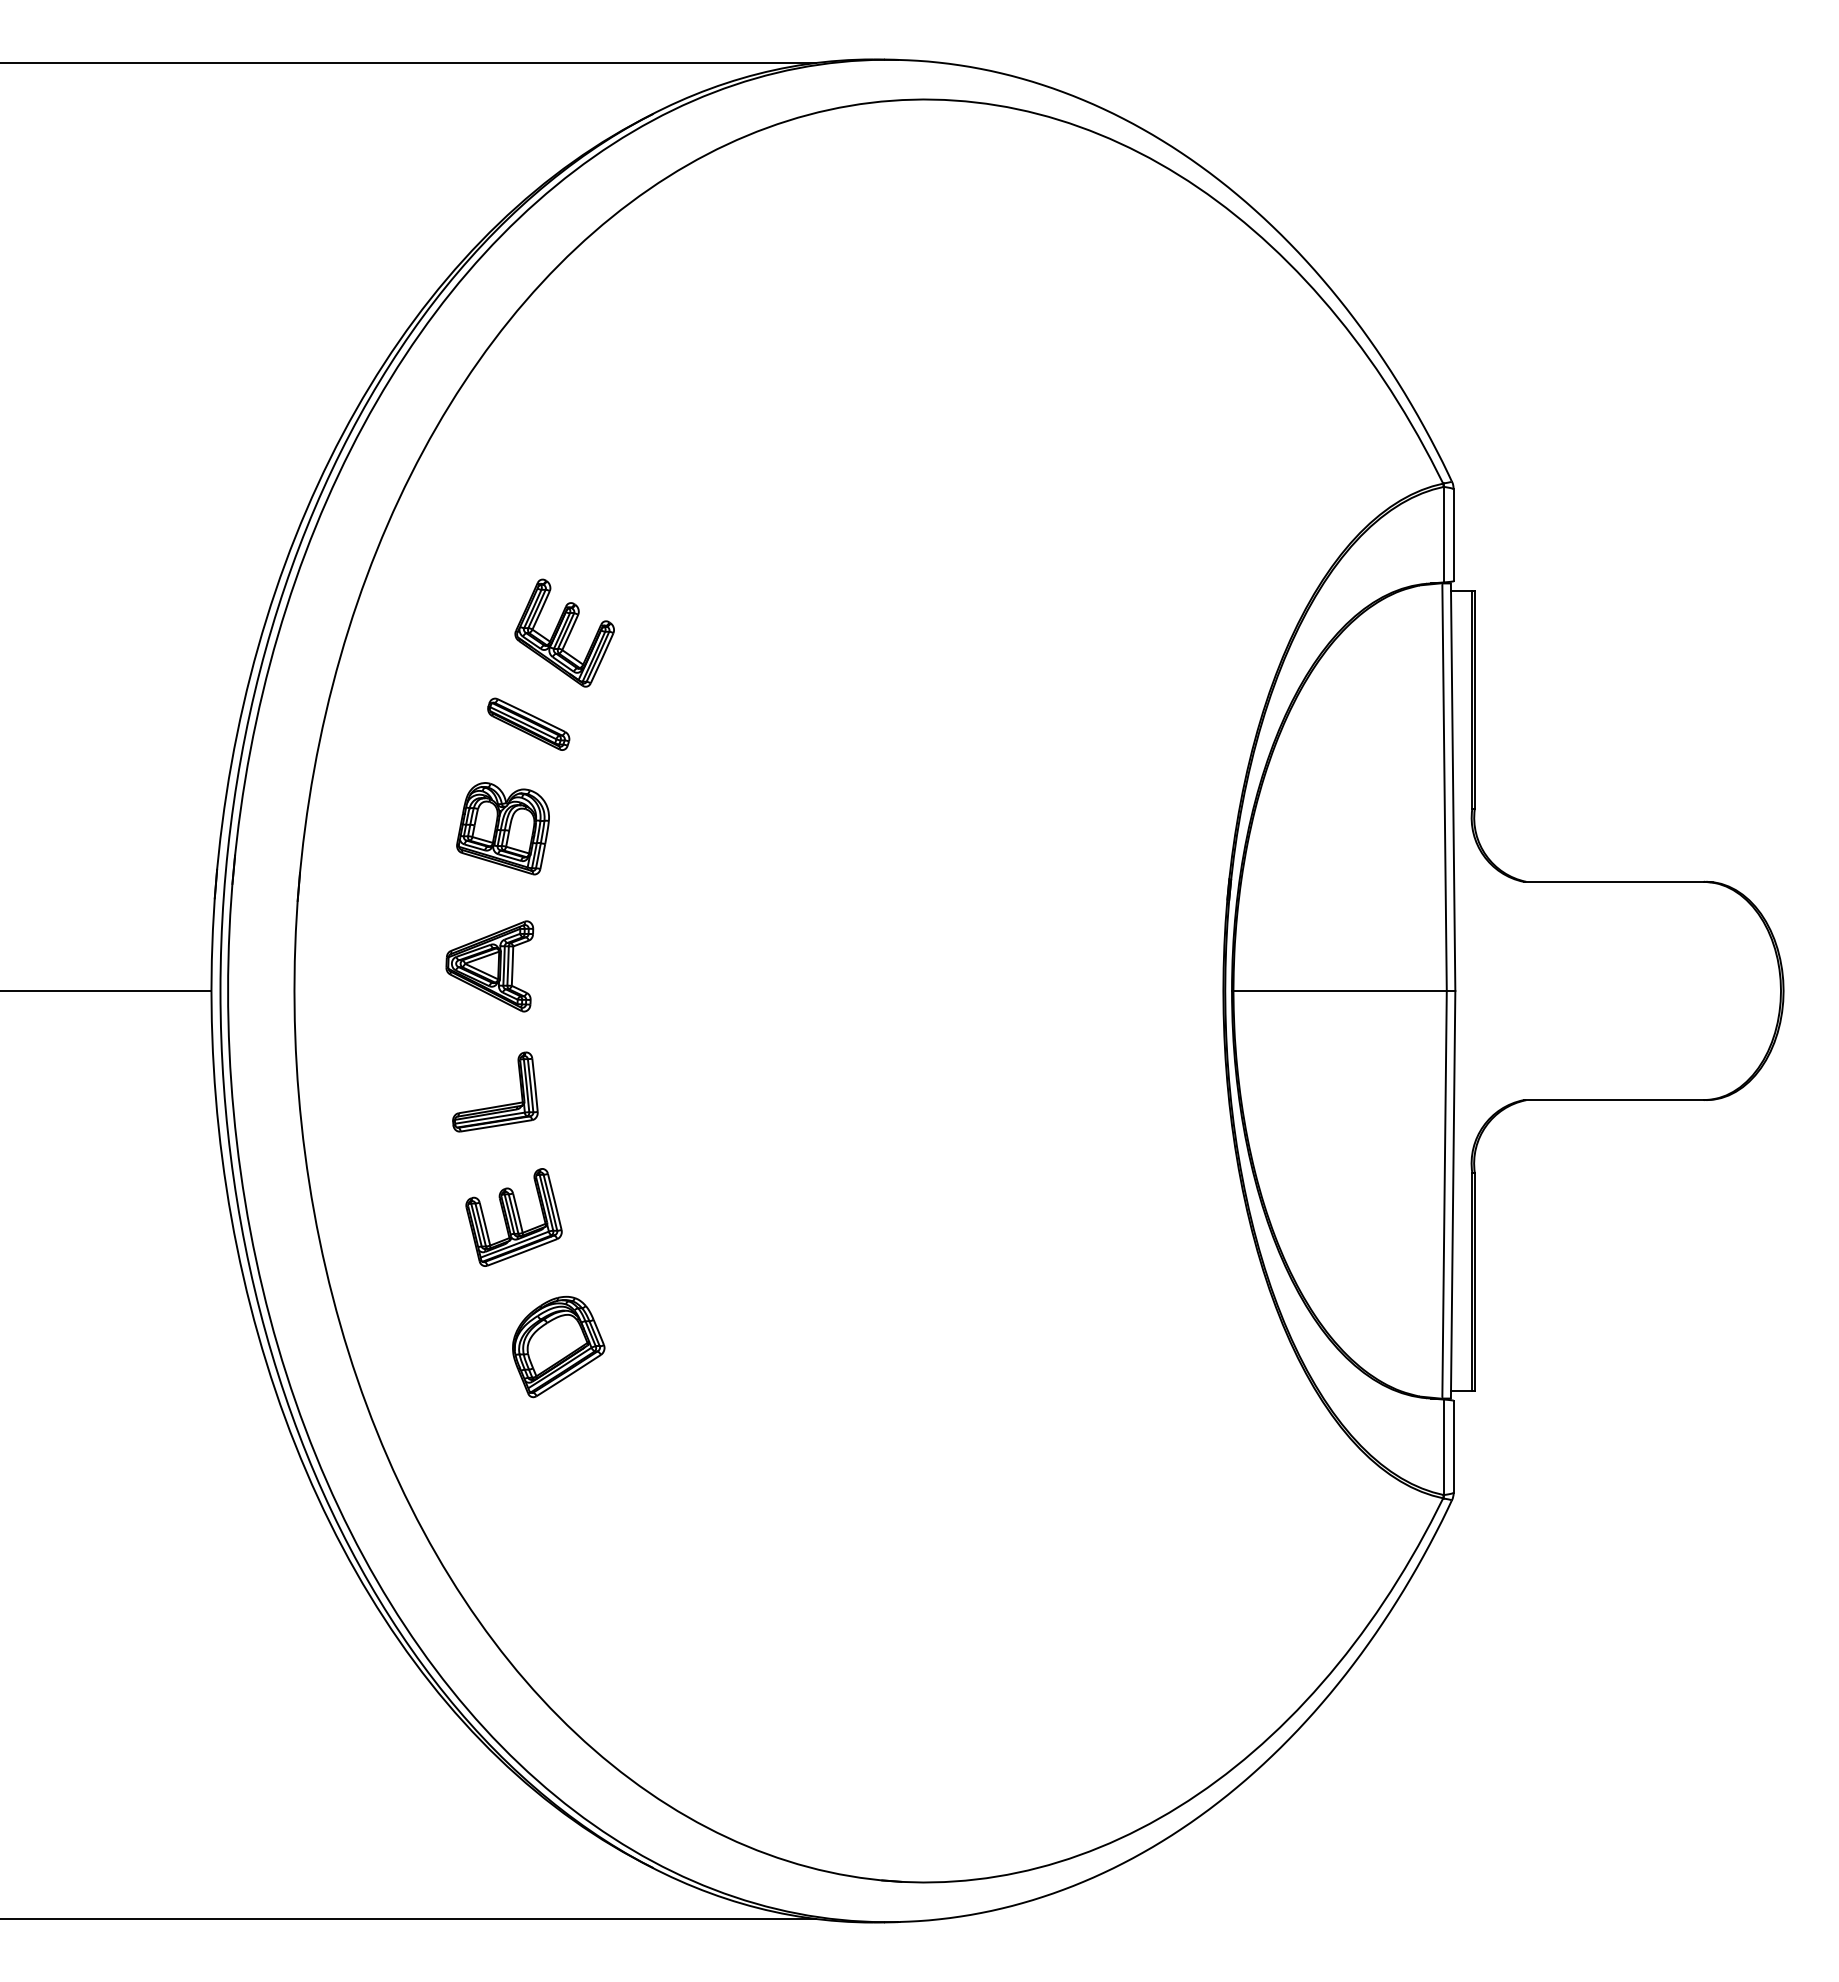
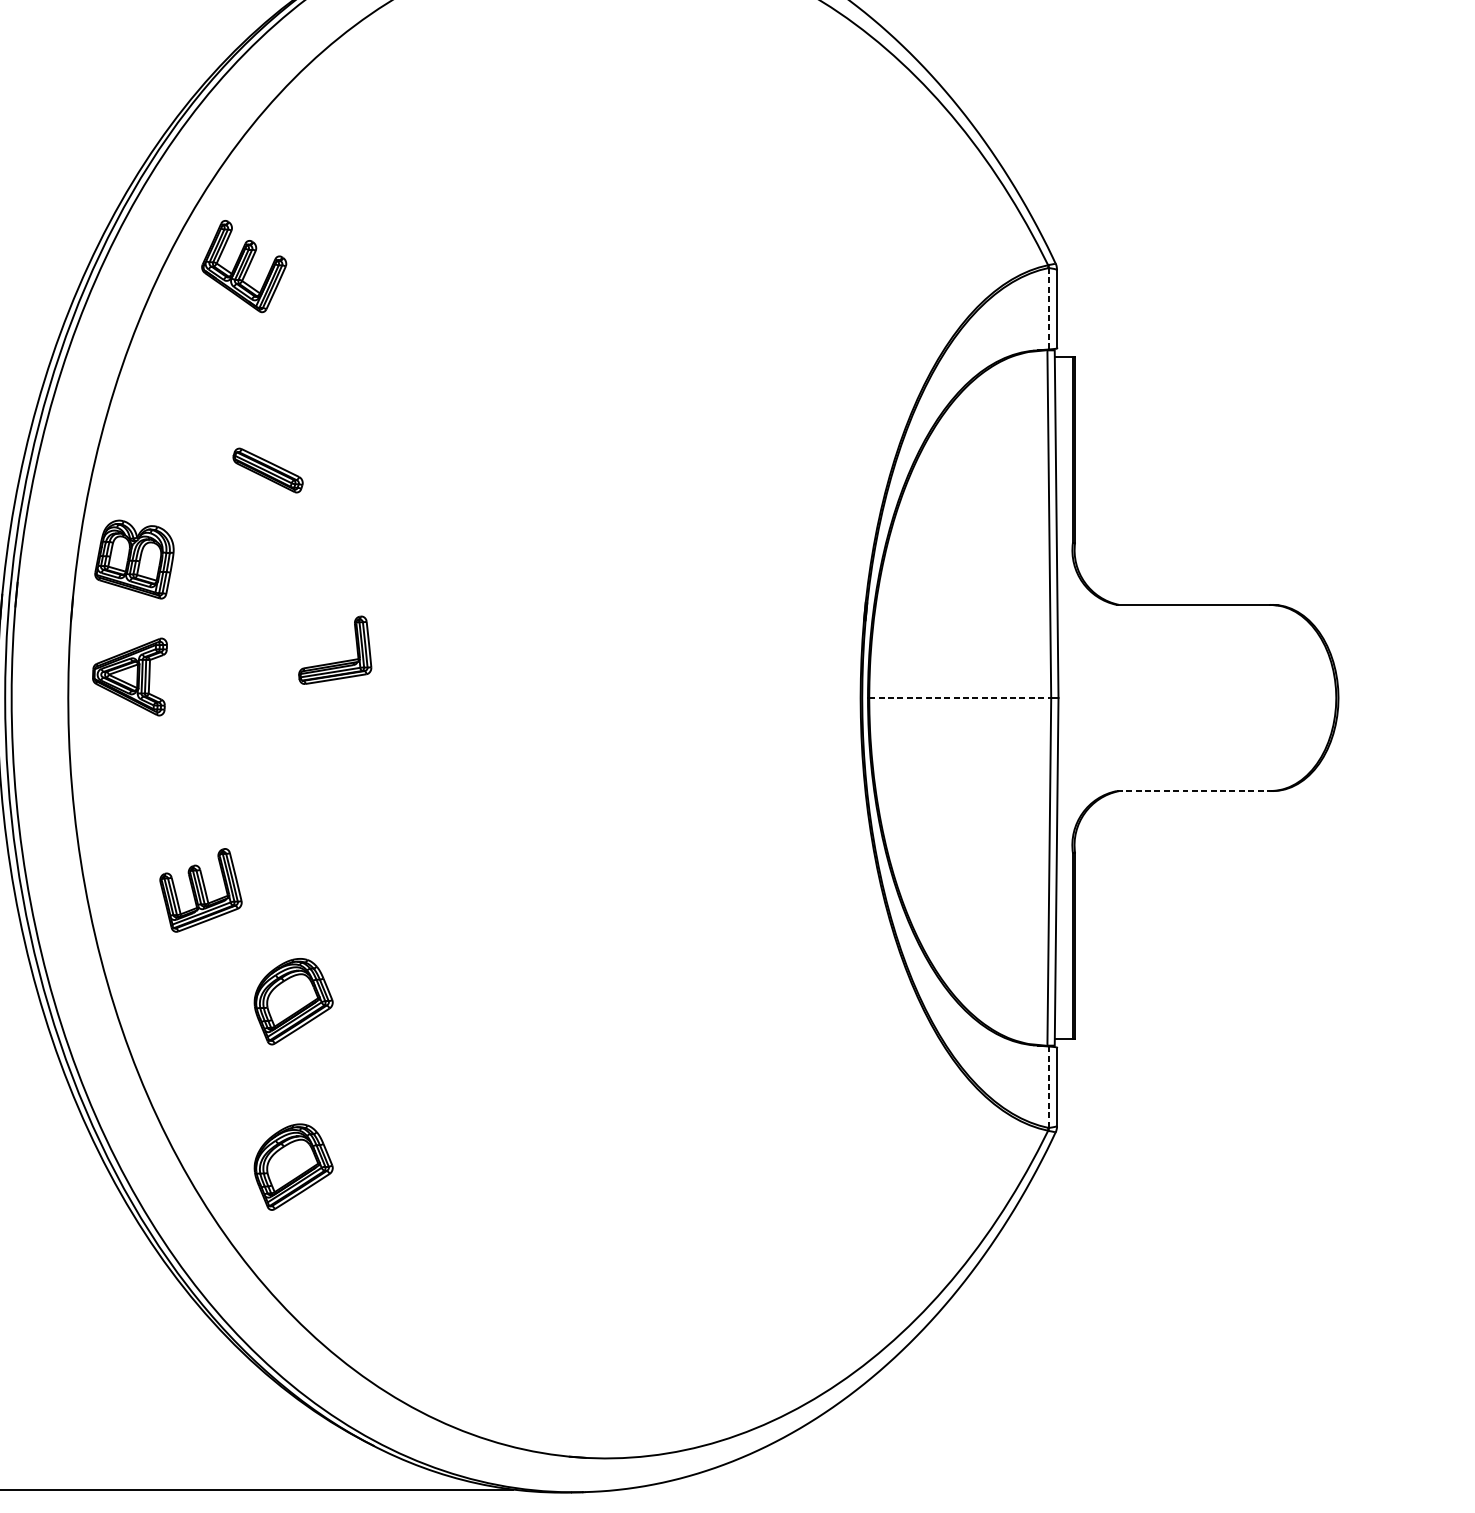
line: (1443, 534) -> (1048, 308), solid -> dashed
part: (564, 632) -> (244, 265), moved
part: (502, 828) -> (133, 559), moved
part: (489, 966) -> (129, 677), moved
line: (1340, 991) -> (960, 698), solid -> dashed
line: (1614, 1100) -> (1194, 791), solid -> dashed
part: (497, 1105) -> (336, 661), moved
part: (513, 1217) -> (200, 890), moved
line: (1443, 1447) -> (1048, 1087), solid -> dashed
part: (558, 1540) -> (293, 1166), added

